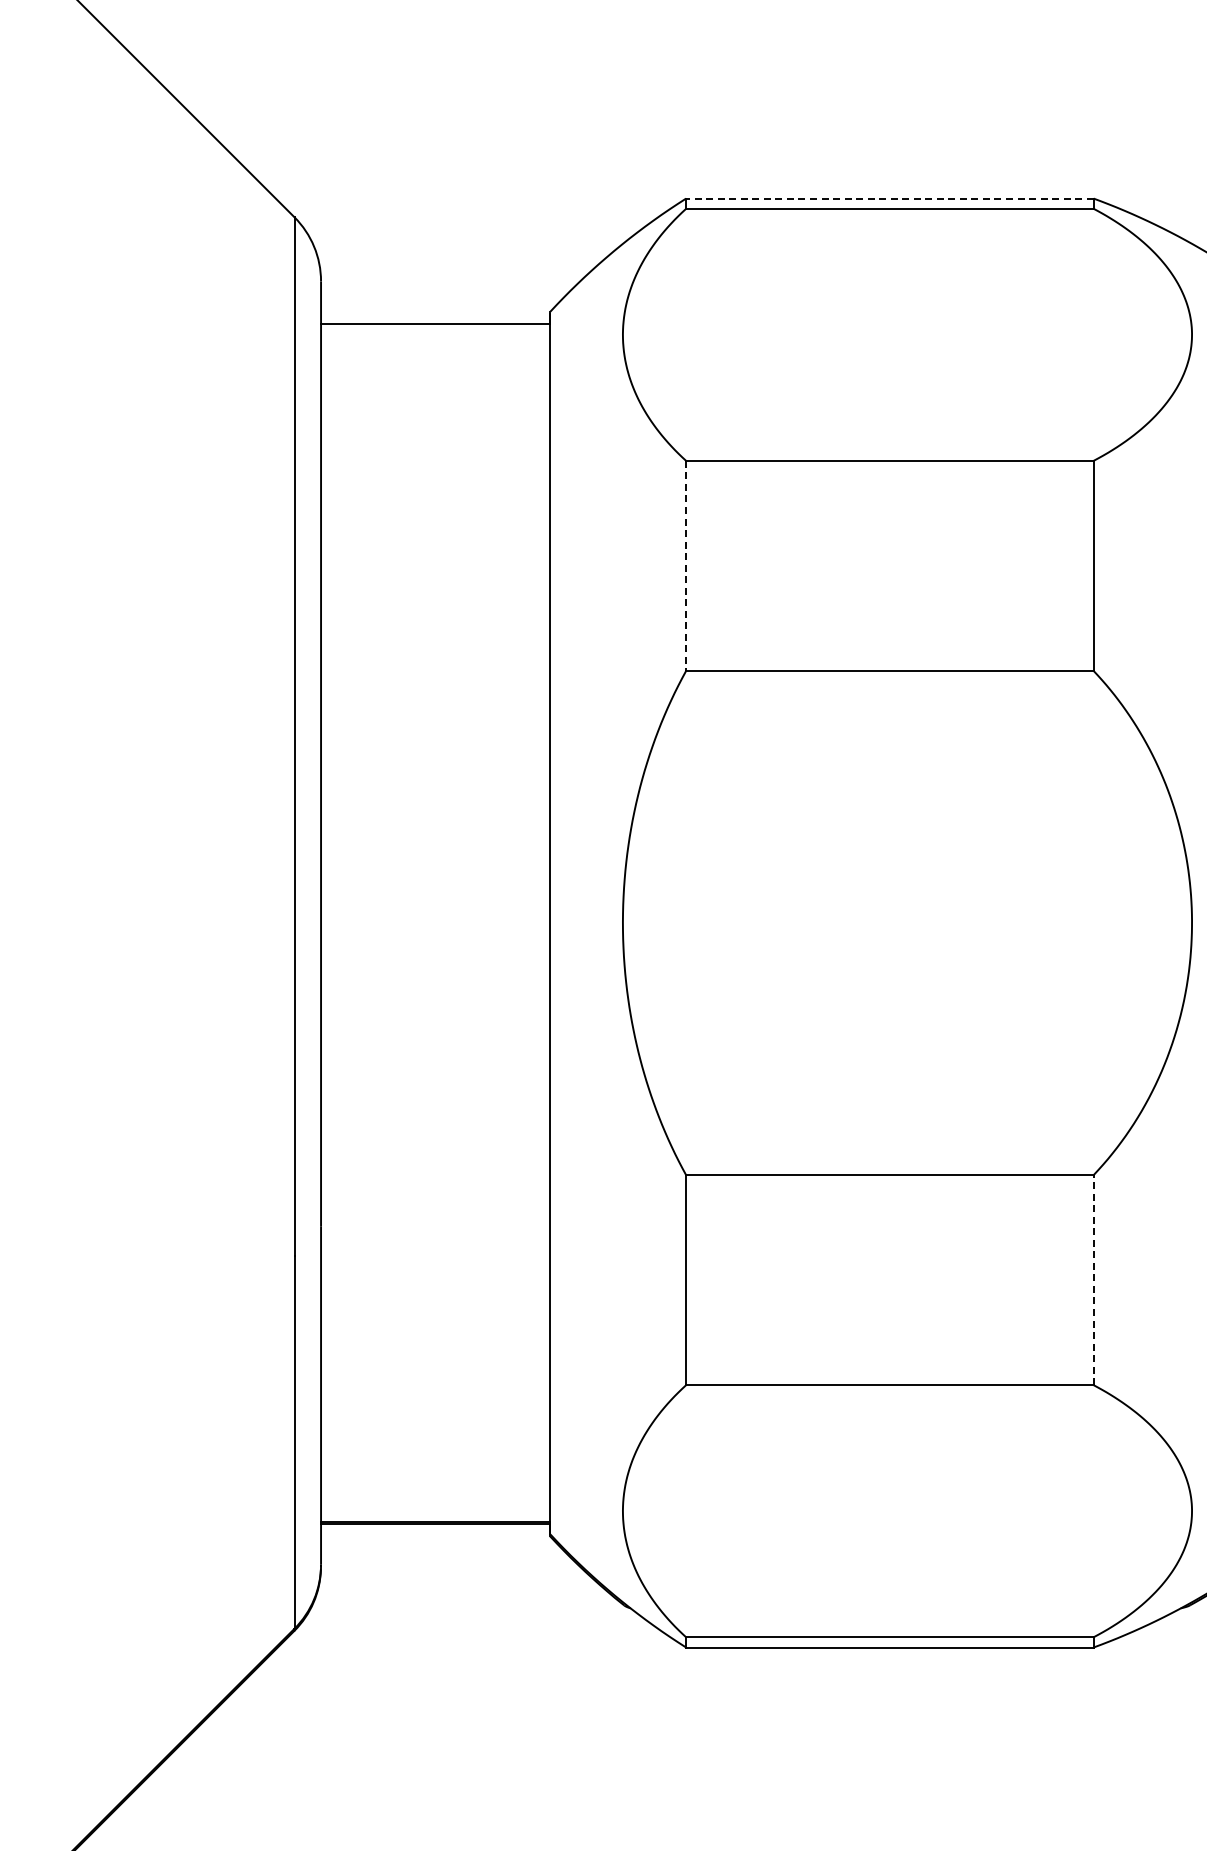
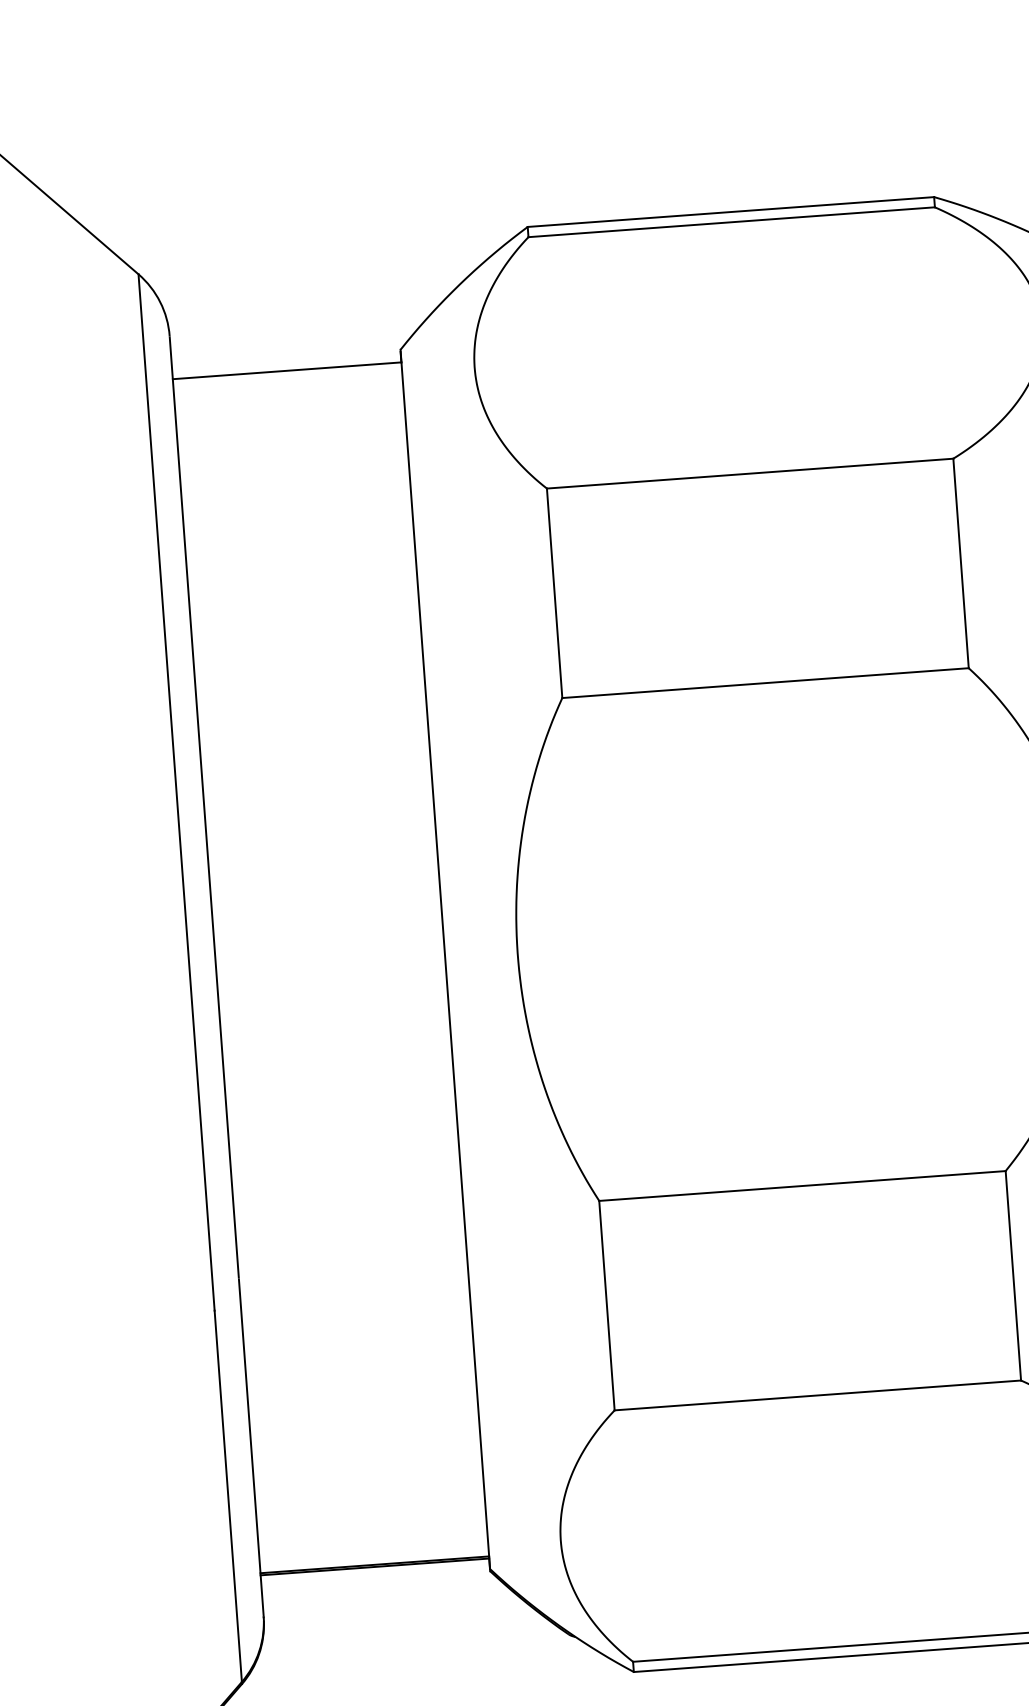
line: (889, 198) -> (730, 211), dashed -> solid
line: (686, 566) -> (555, 593), dashed -> solid
line: (1093, 1279) -> (1013, 1275), dashed -> solid

